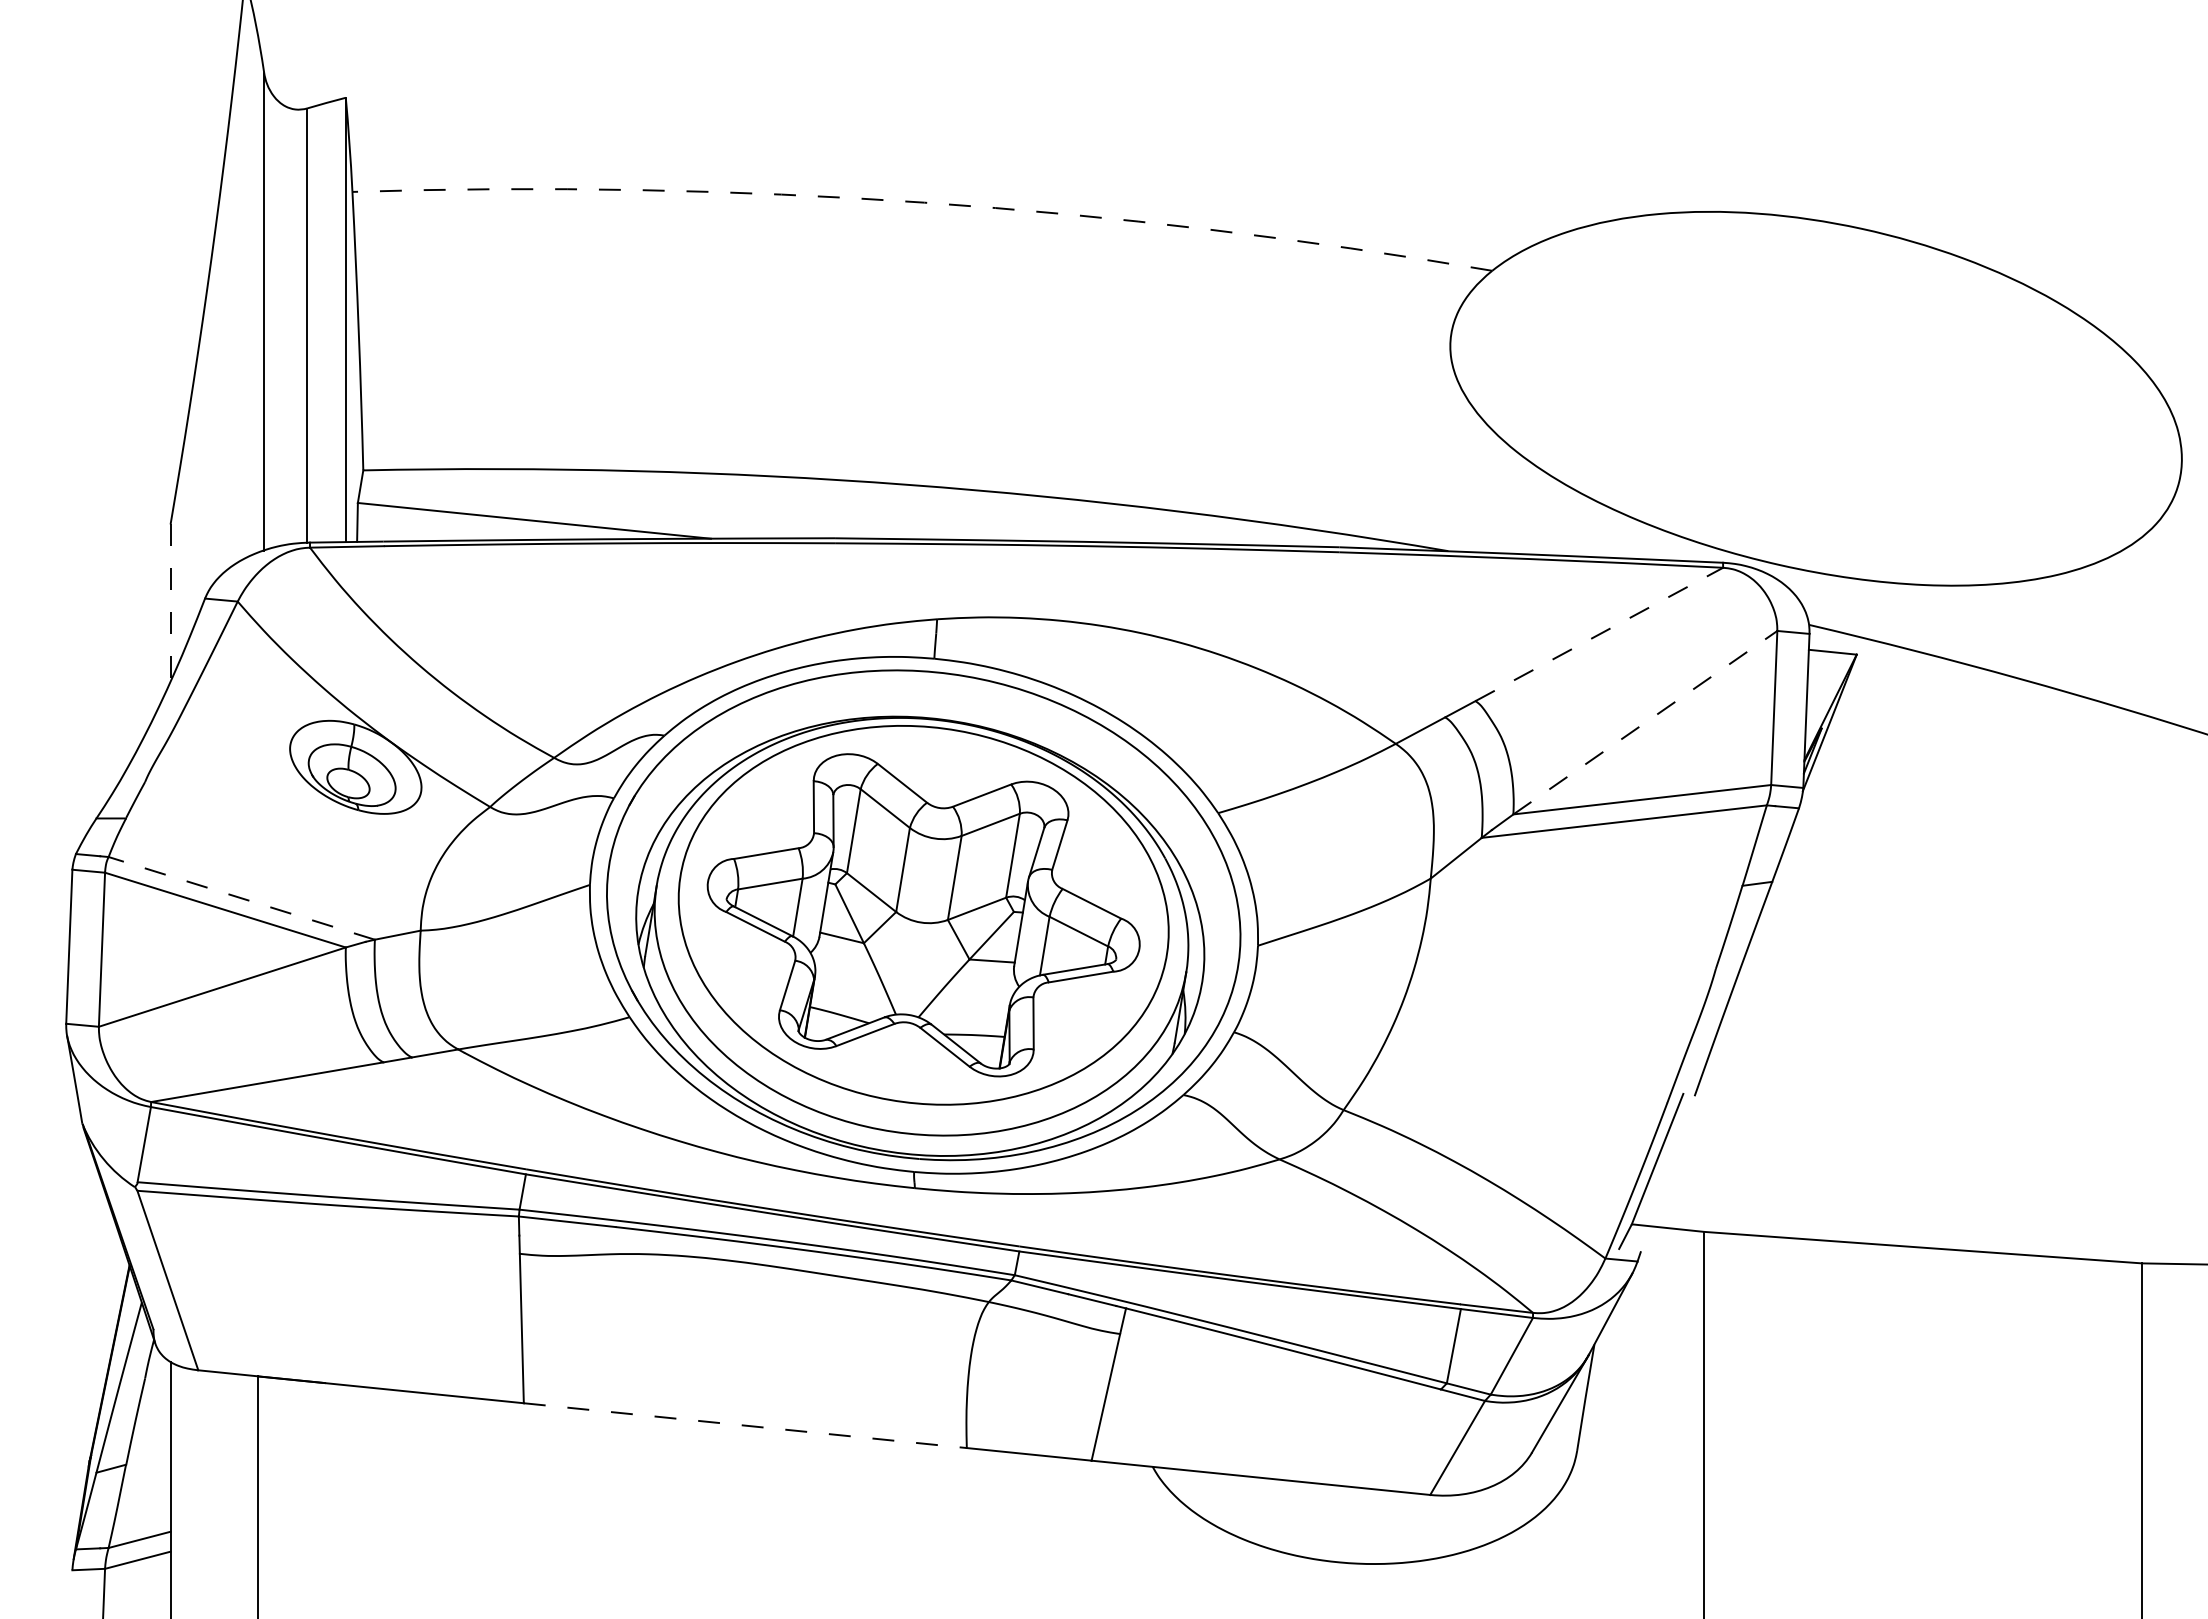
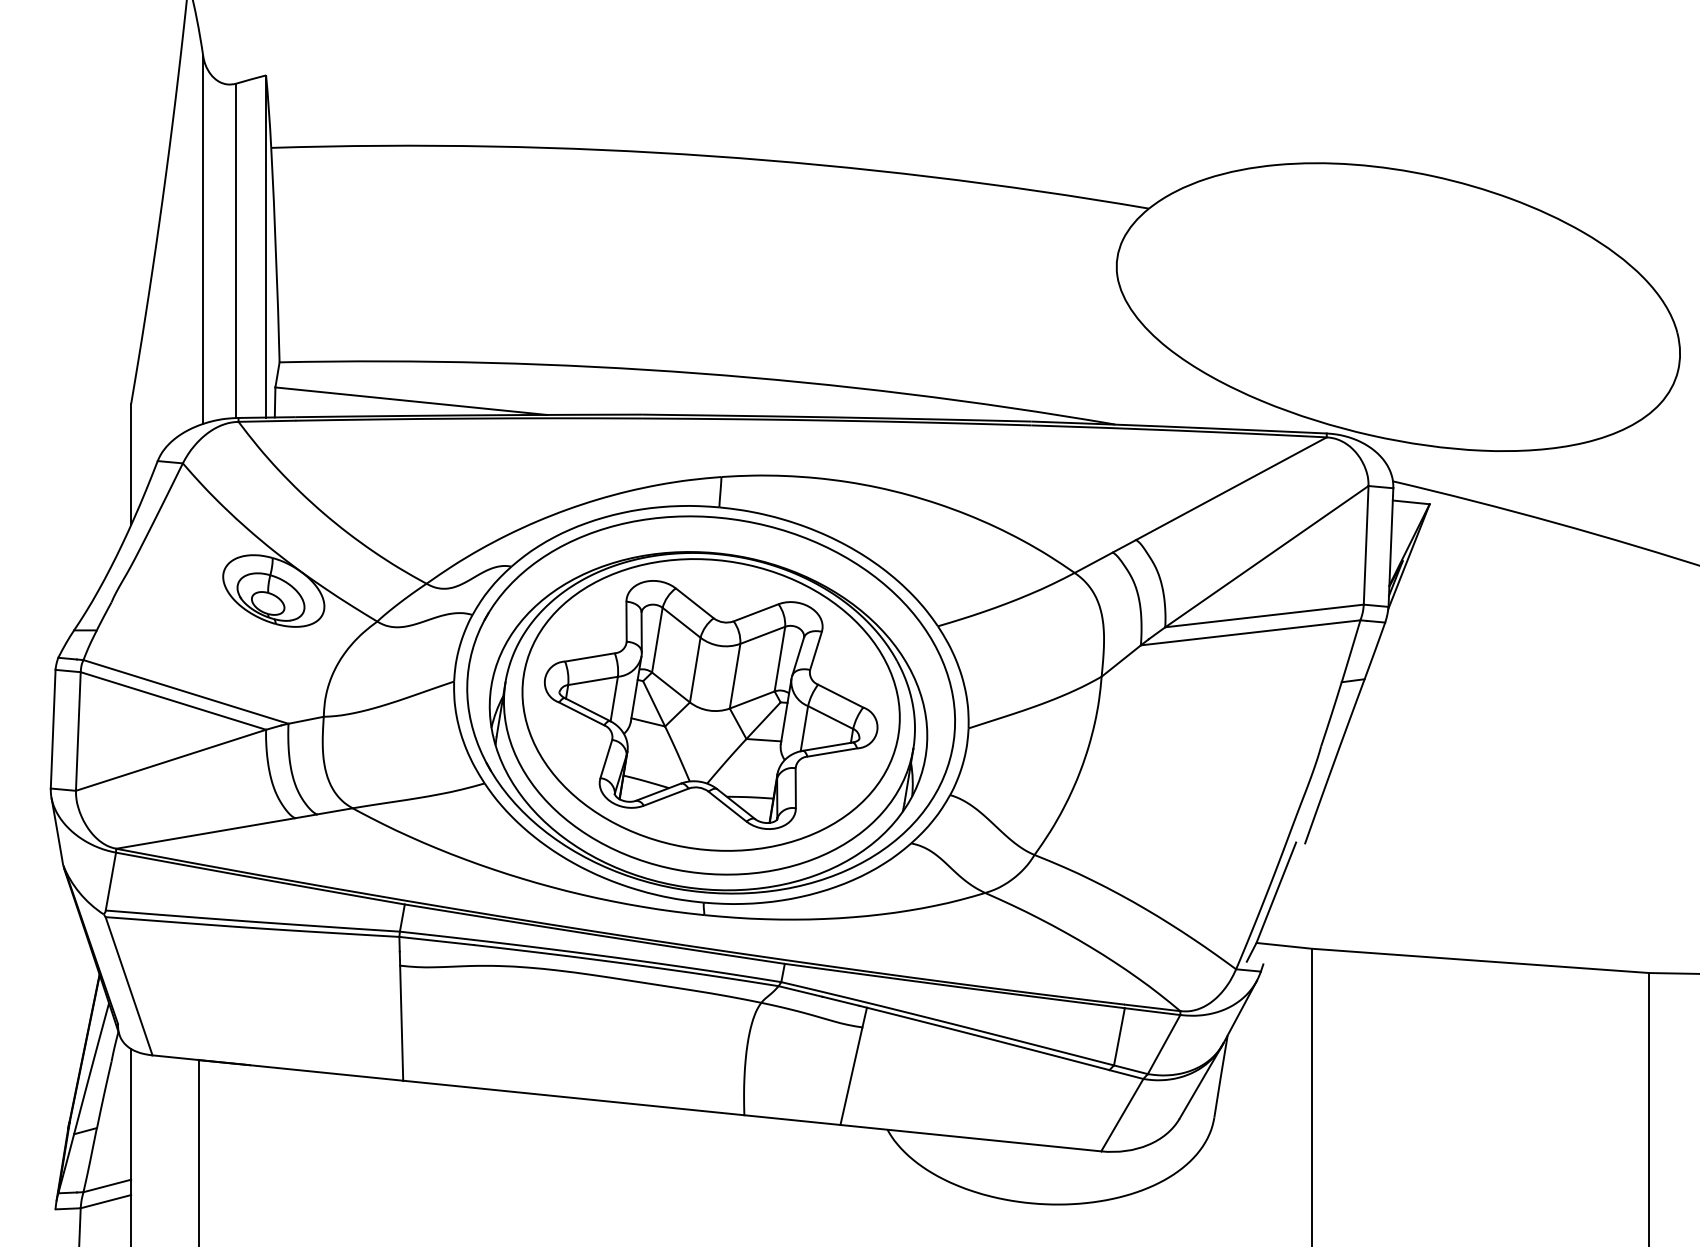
arc: (924, 202) -> (711, 156), dashed -> solid
line: (170, 603) -> (131, 464), dashed -> solid
line: (1599, 634) -> (1231, 488), dashed -> solid
line: (1645, 722) -> (1267, 556), dashed -> solid
line: (241, 898) -> (185, 692), dashed -> solid
line: (745, 1425) -> (573, 1097), dashed -> solid

